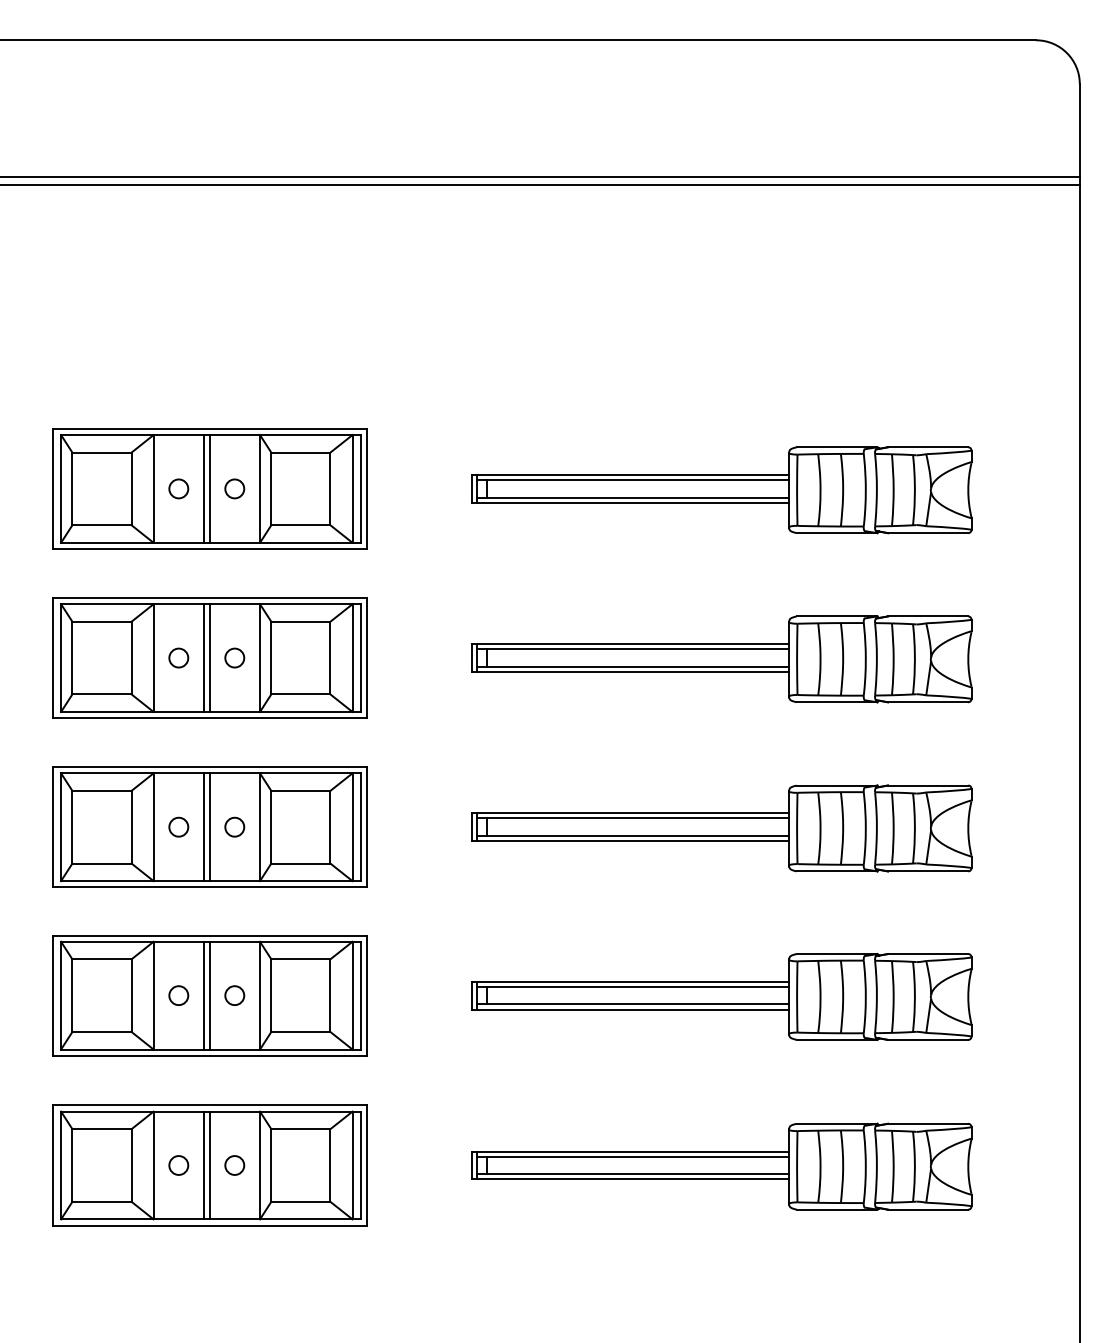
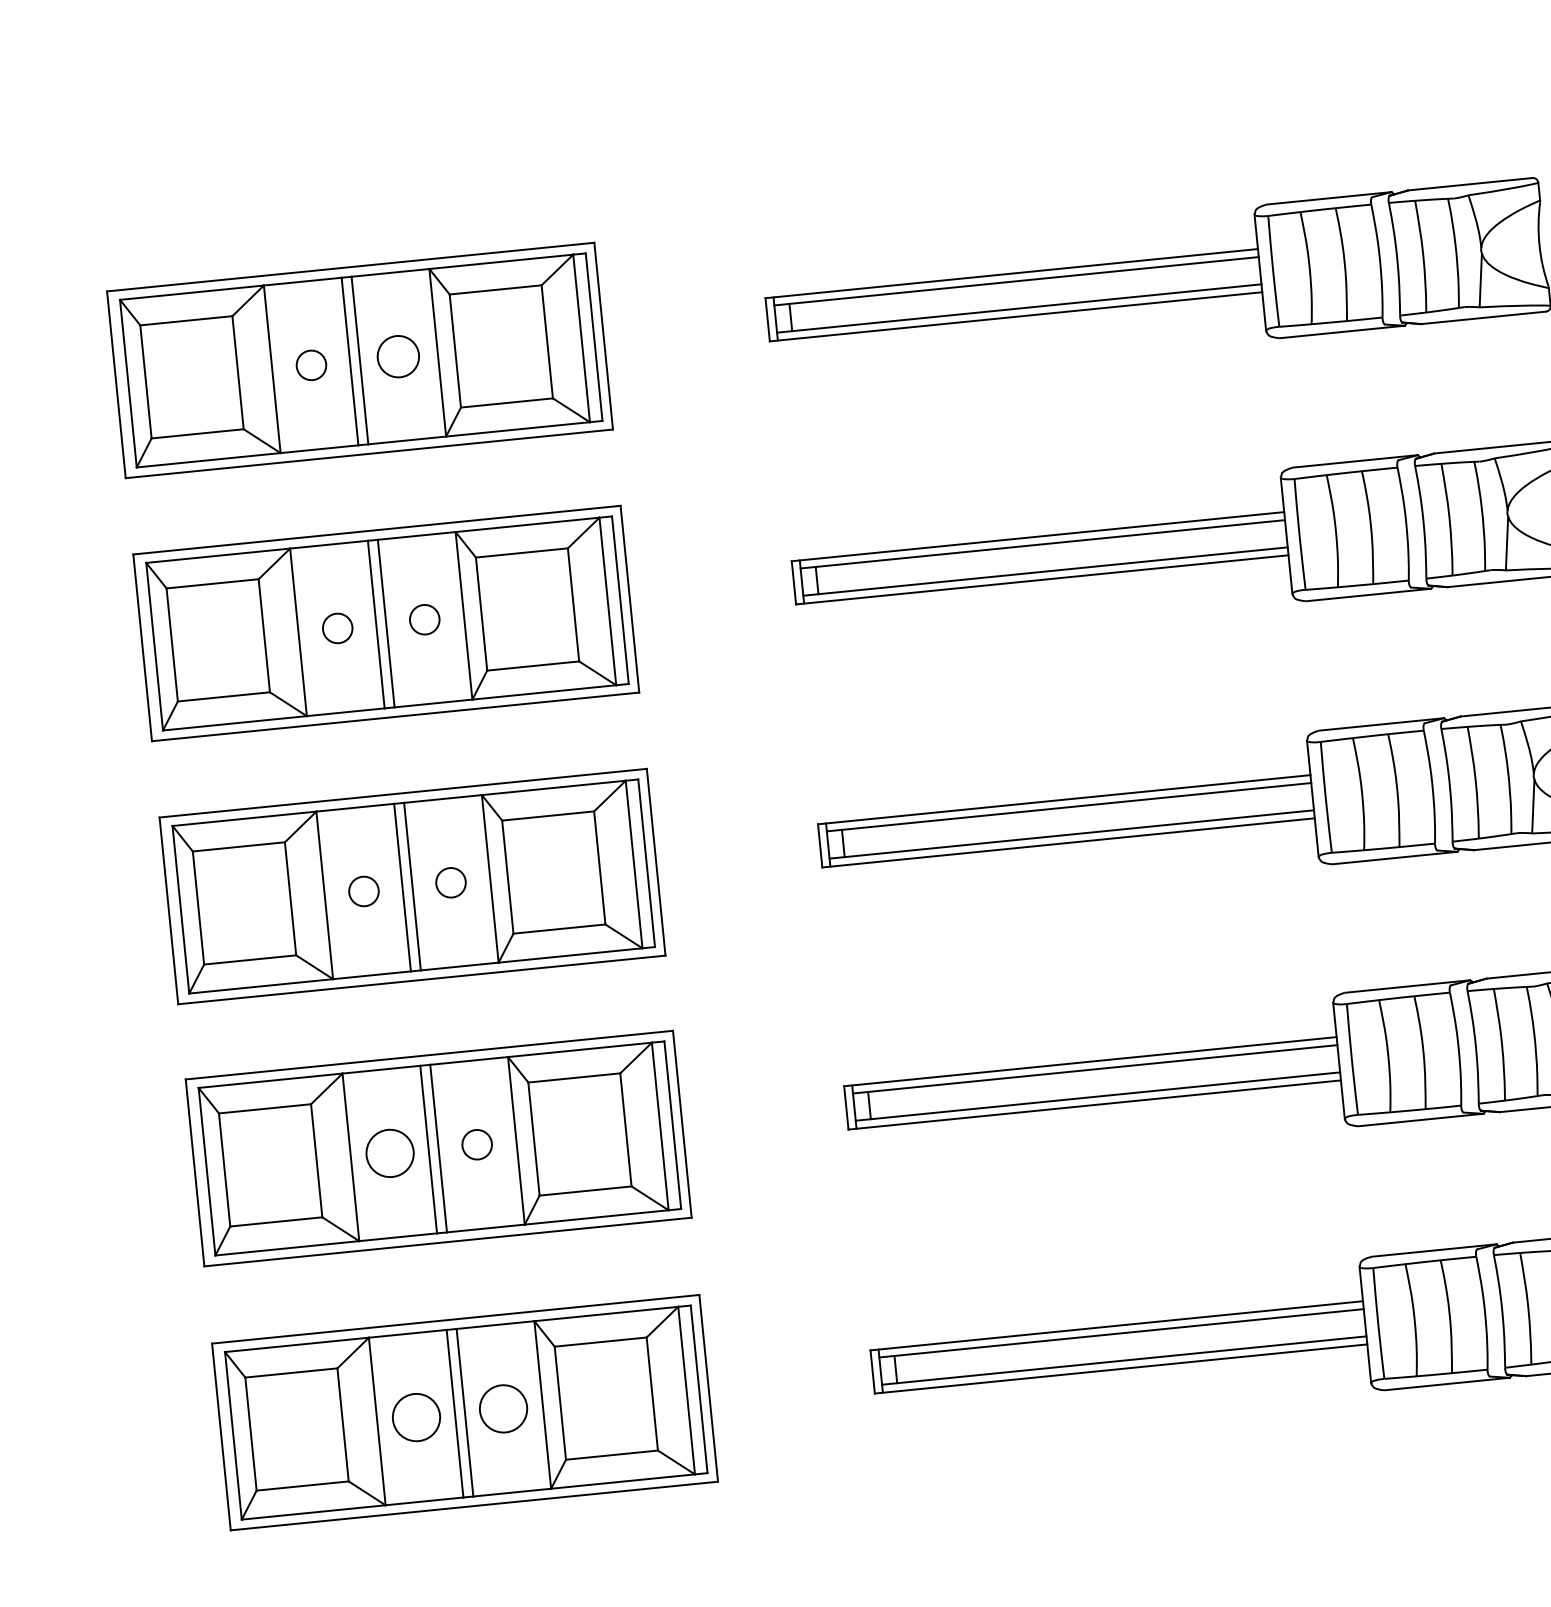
circle: (234, 488) -> (398, 356), size x1.4
circle: (178, 995) -> (389, 1153), size x1.6
circle: (178, 1165) -> (416, 1417), size x1.6
circle: (234, 1165) -> (503, 1408), size x1.6

